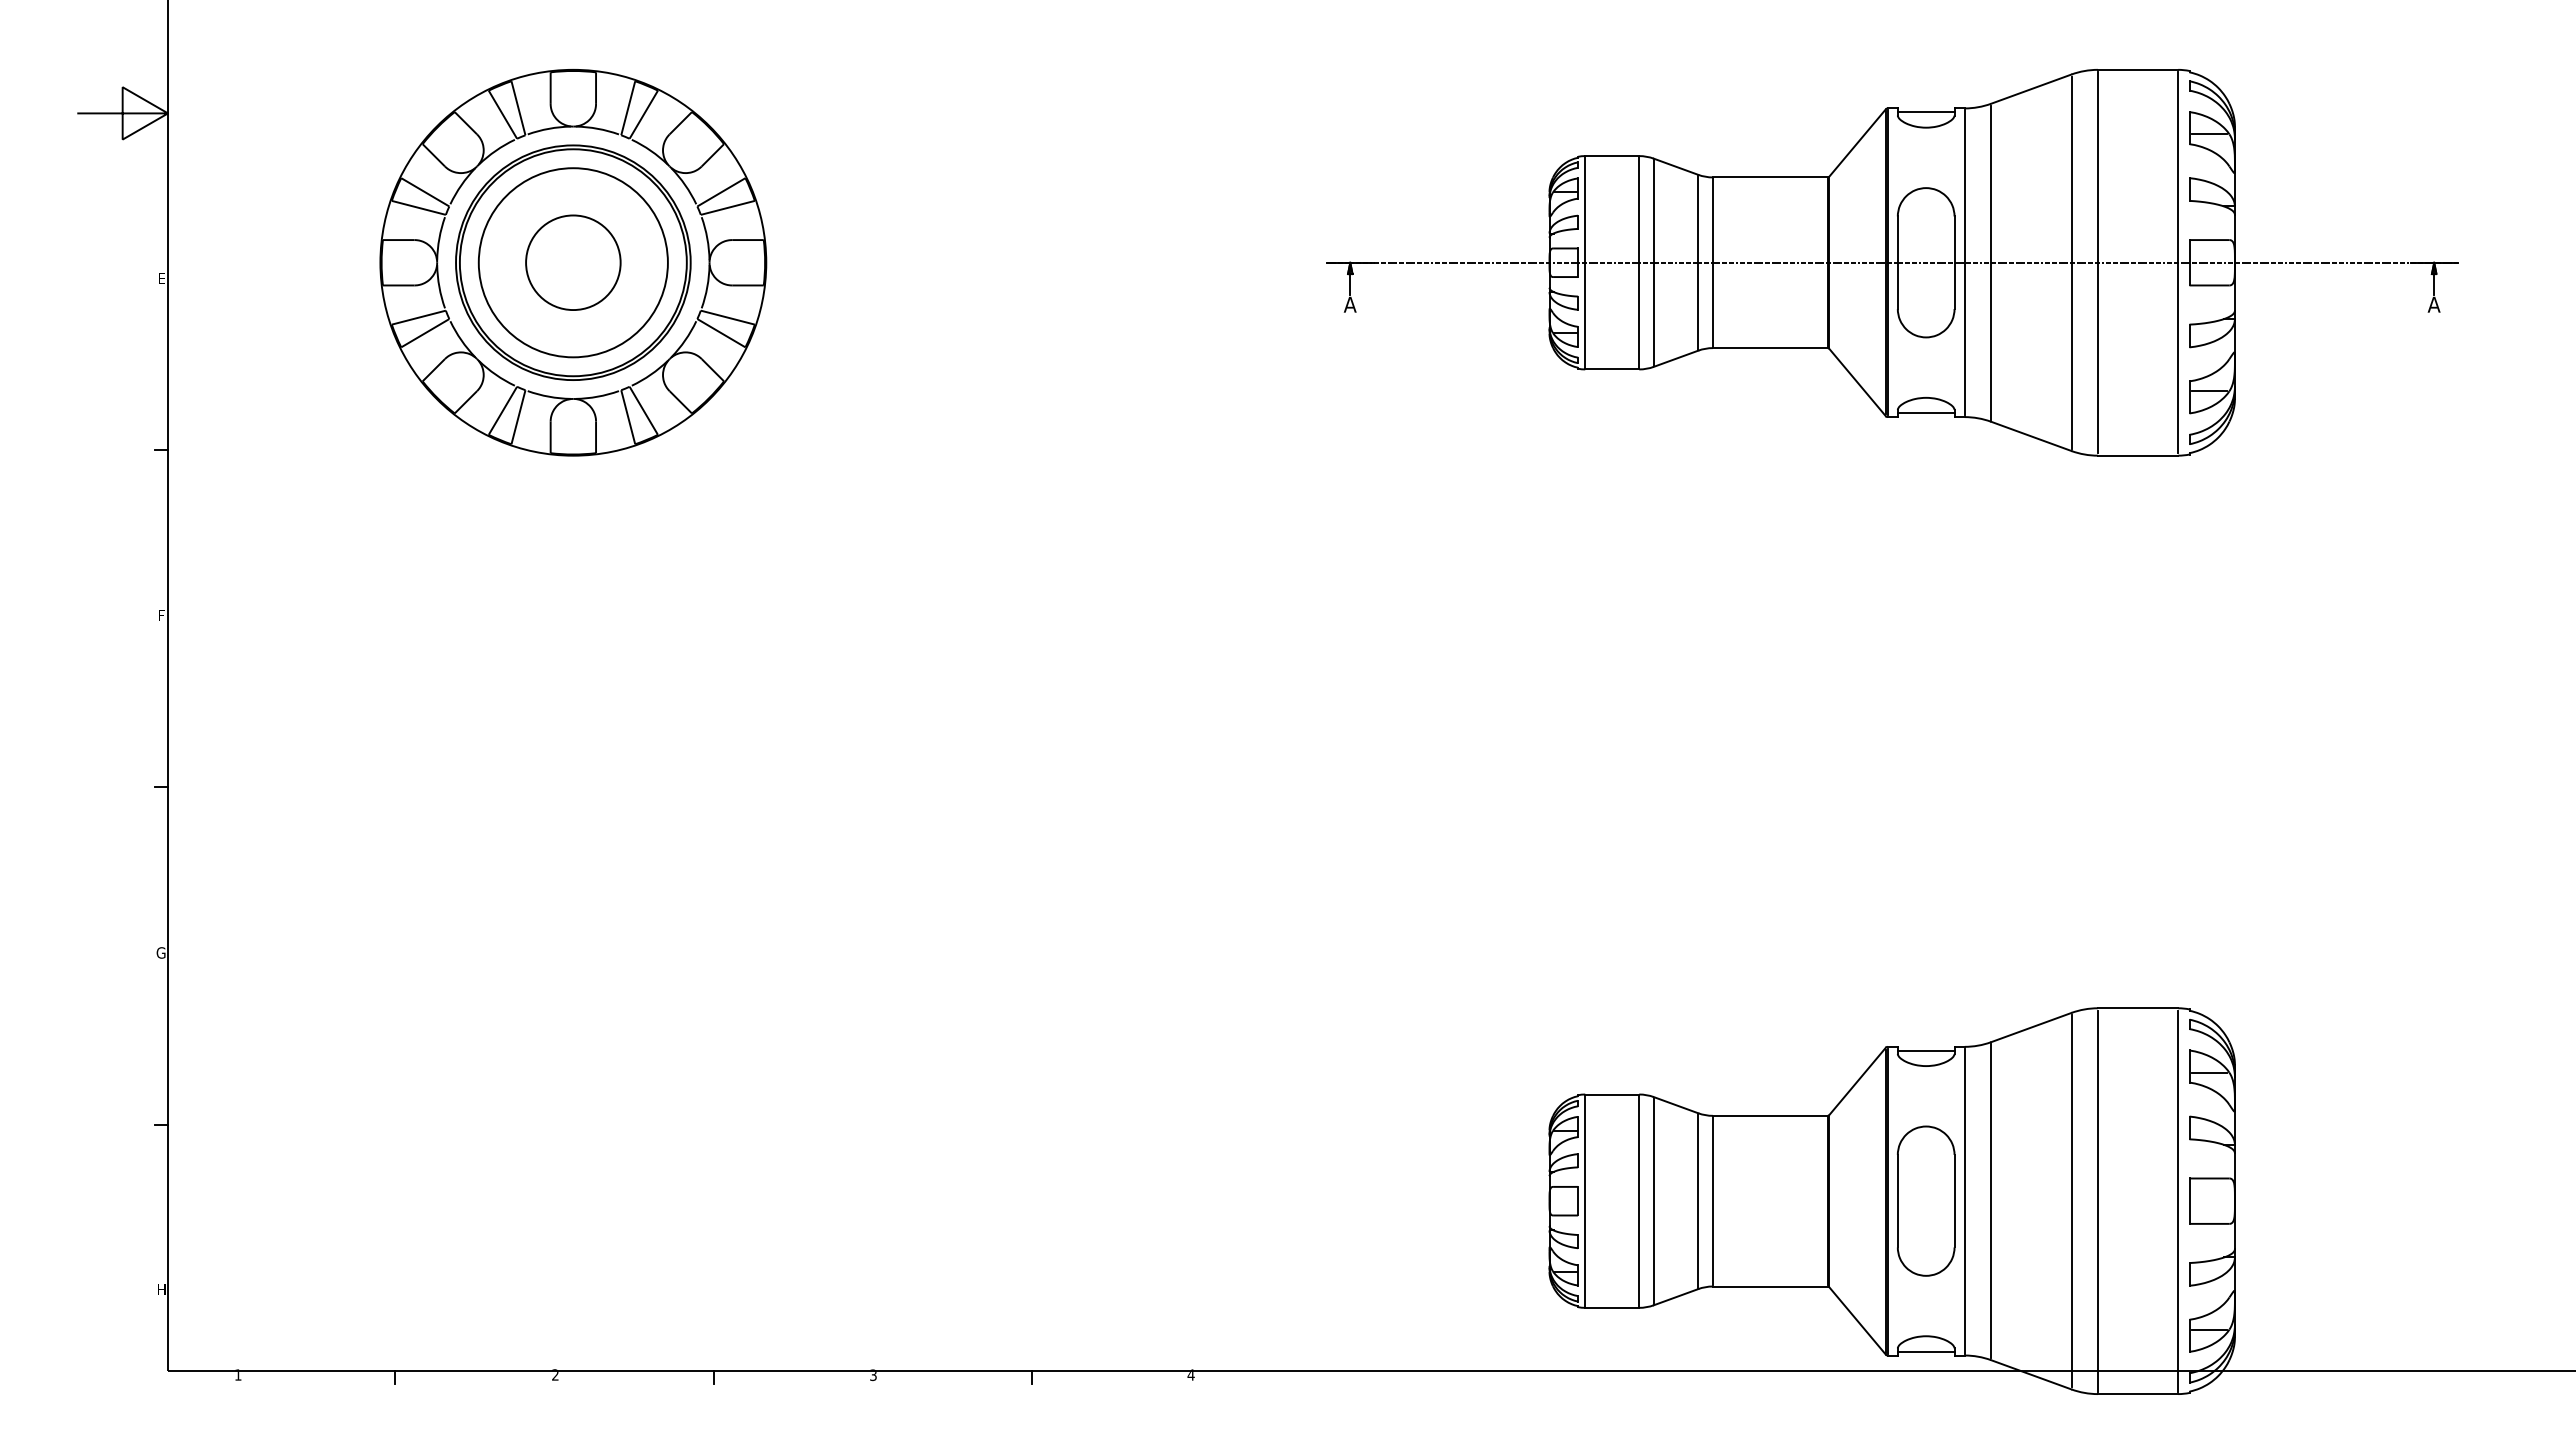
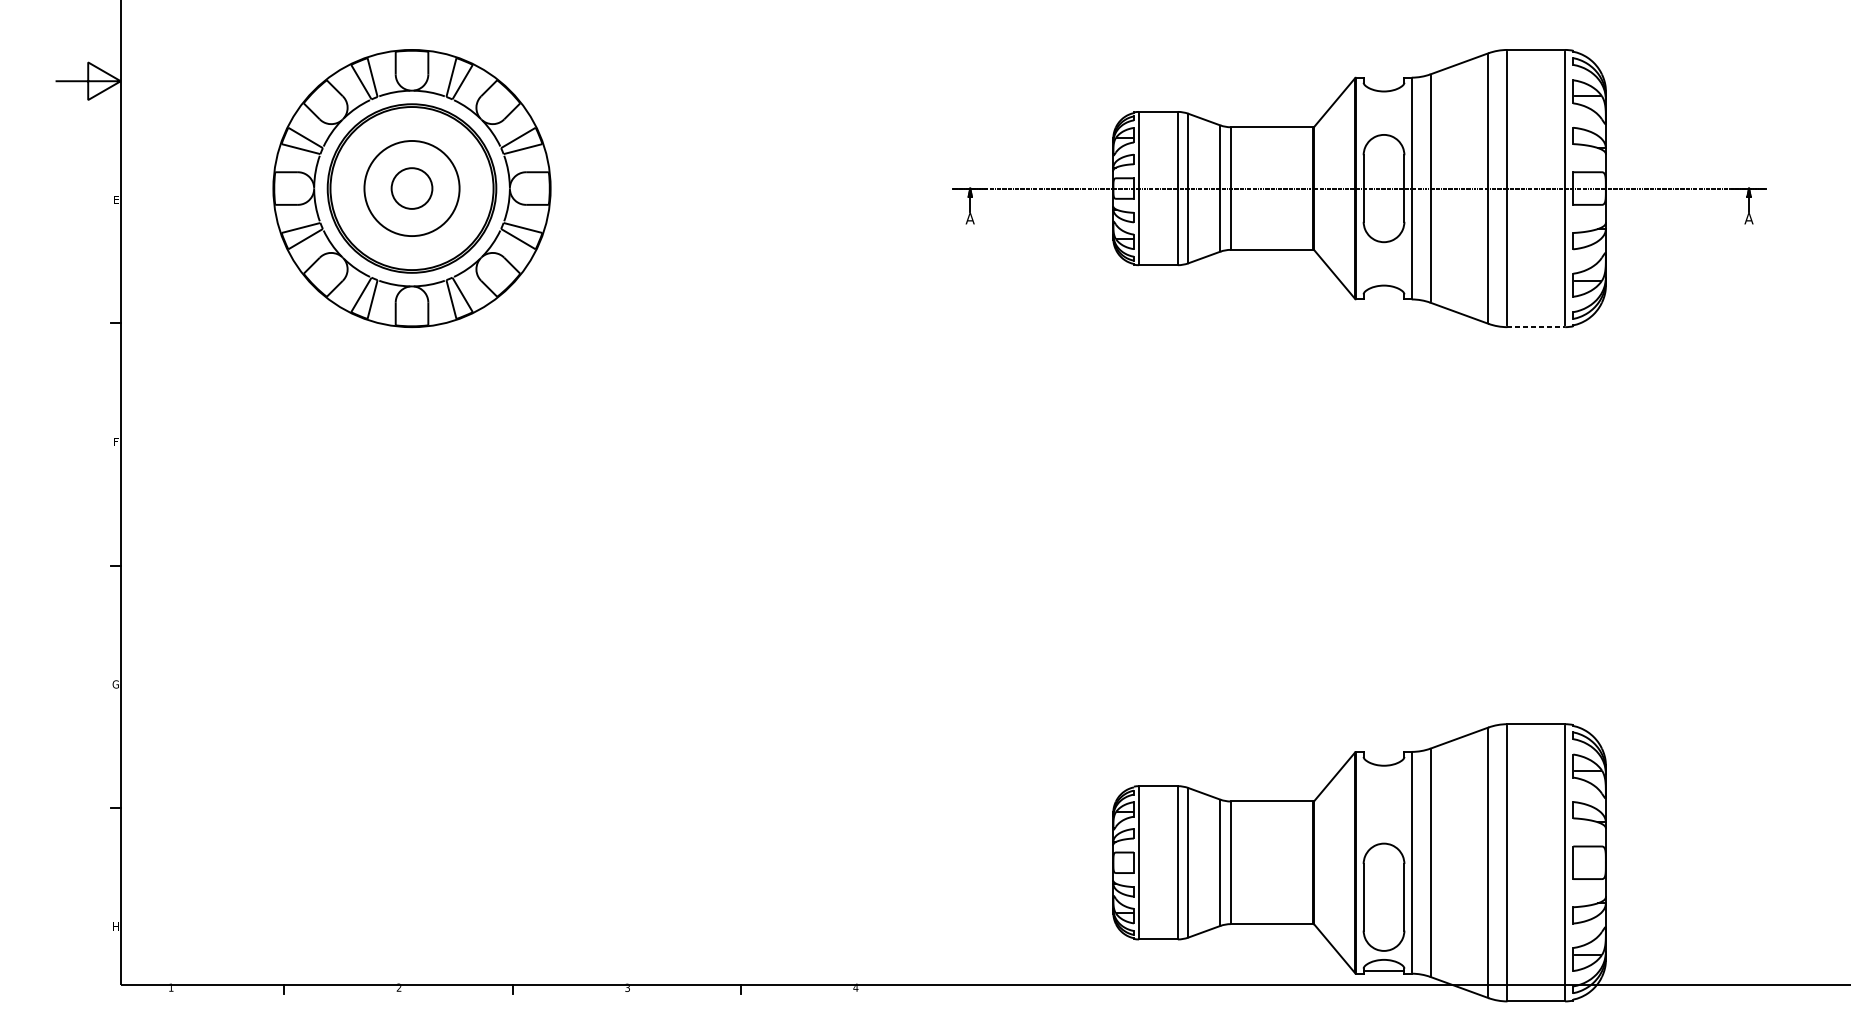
line: (1925, 112) -> (1383, 80), removed
circle: (572, 262) -> (411, 188), size x0.7
circle: (573, 262) -> (412, 188), size x0.6
line: (1925, 413) -> (1383, 296), removed
line: (2138, 455) -> (1536, 327), solid -> dashed
line: (1925, 1050) -> (1383, 754), removed
part: (1926, 1200) -> (1384, 896), moved

